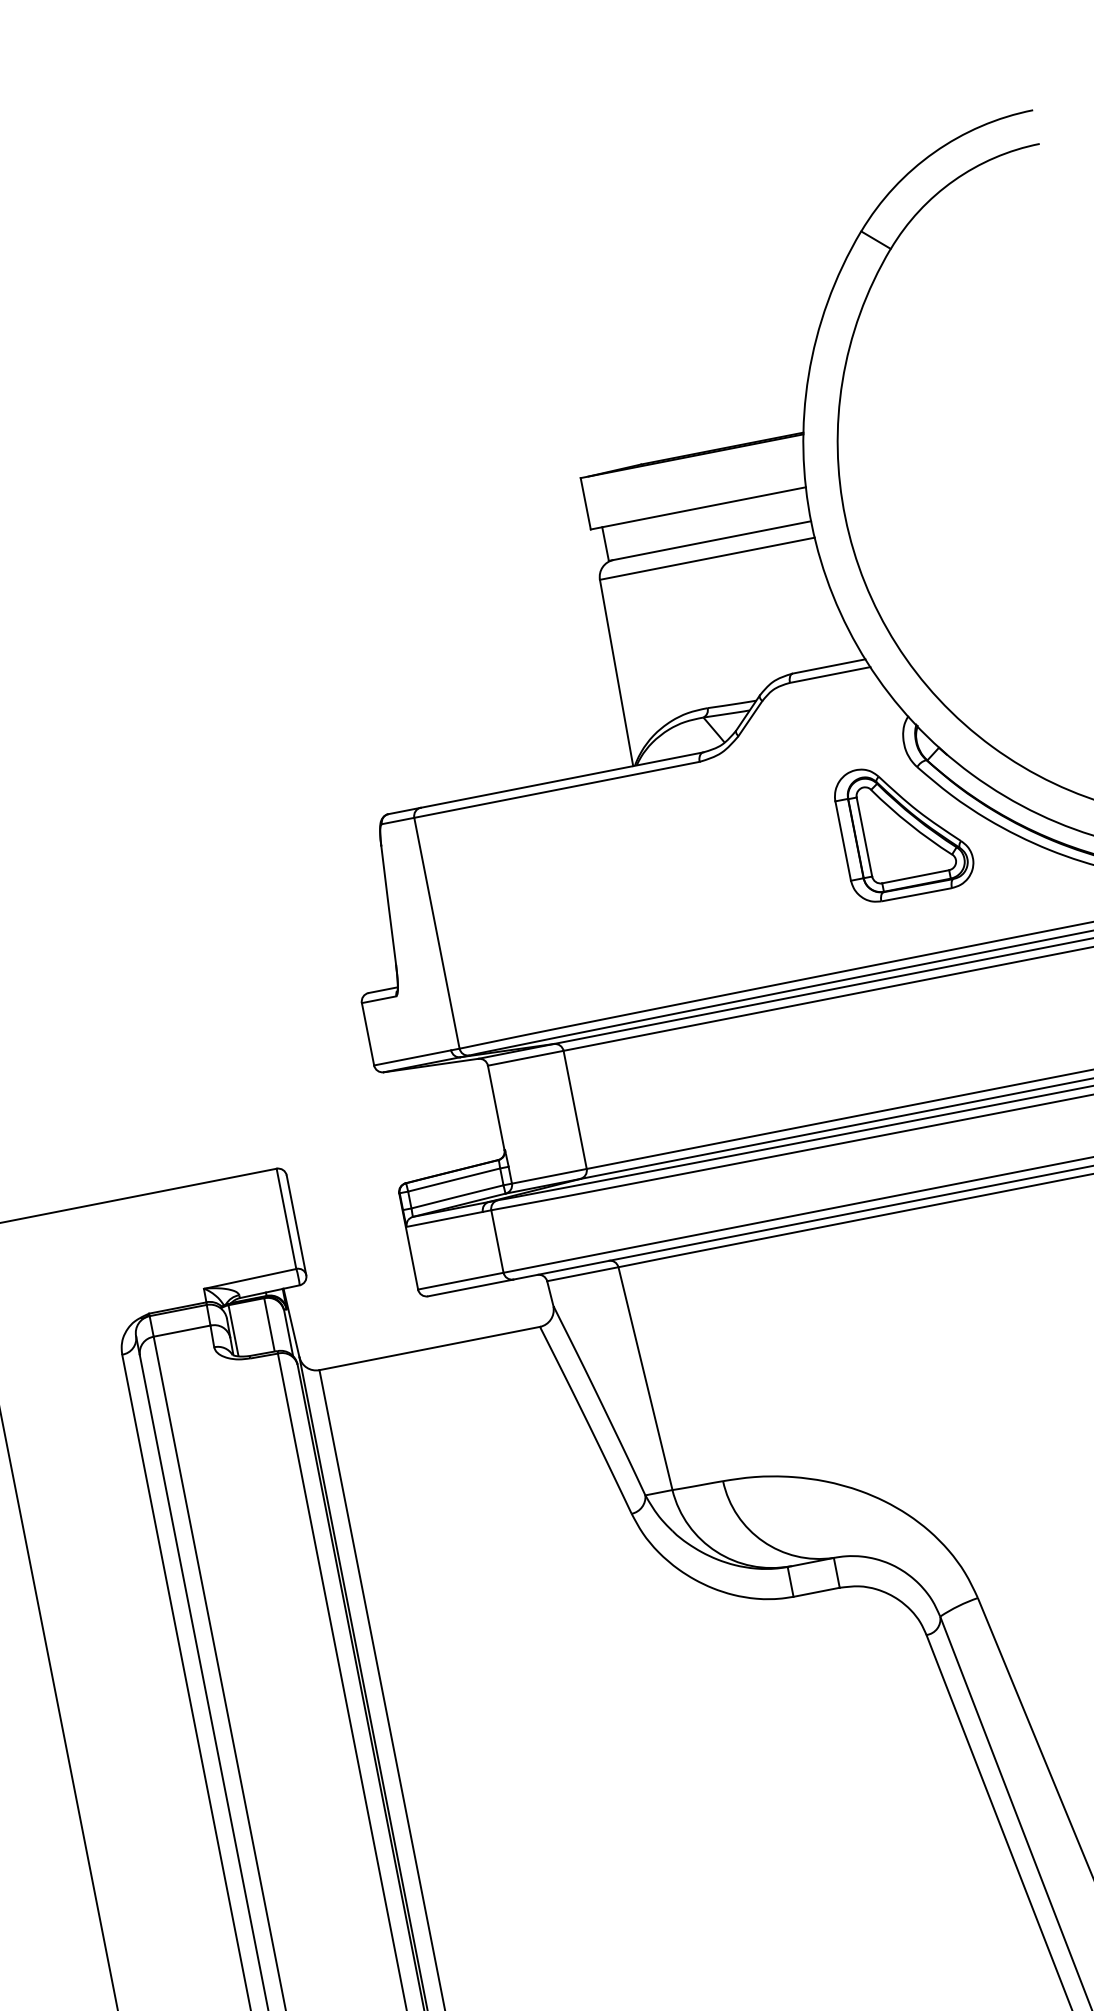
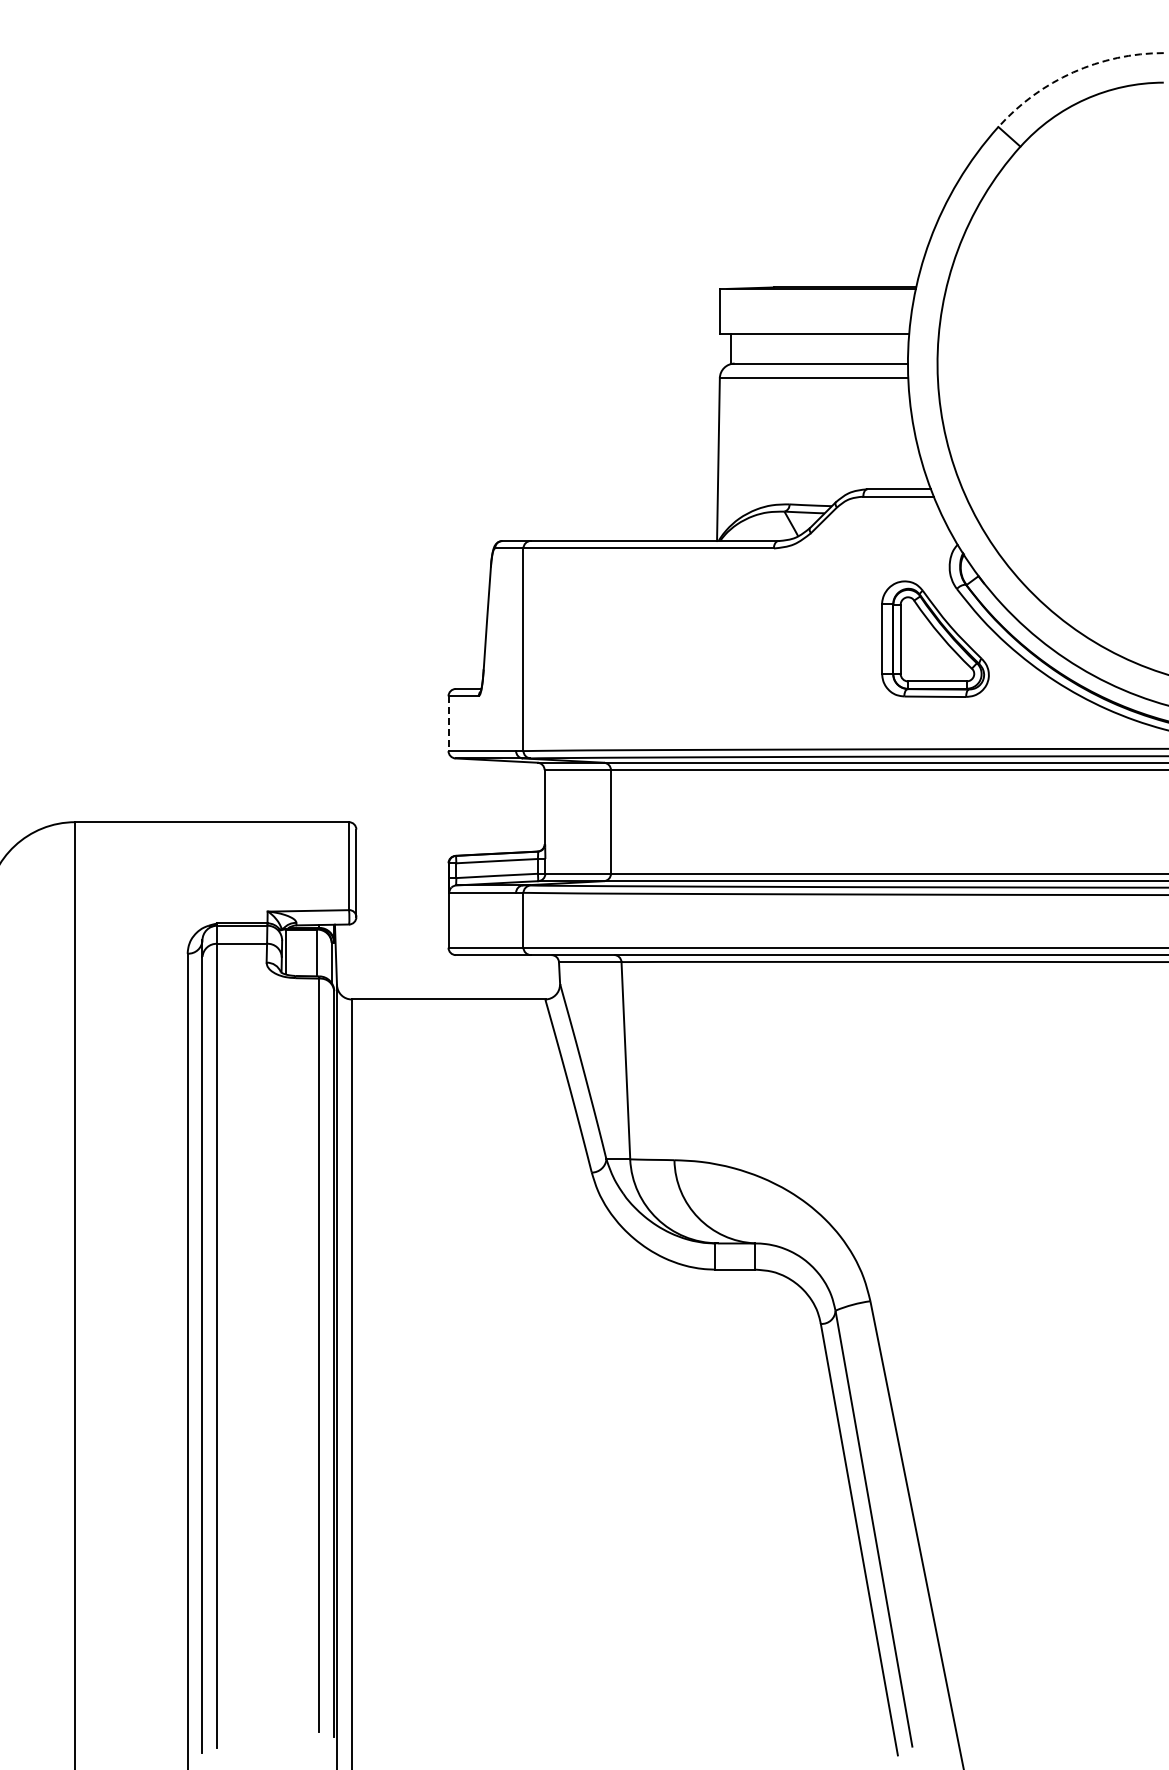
arc: (934, 152) -> (1073, 72), solid -> dashed
line: (368, 1035) -> (448, 724), solid -> dashed

